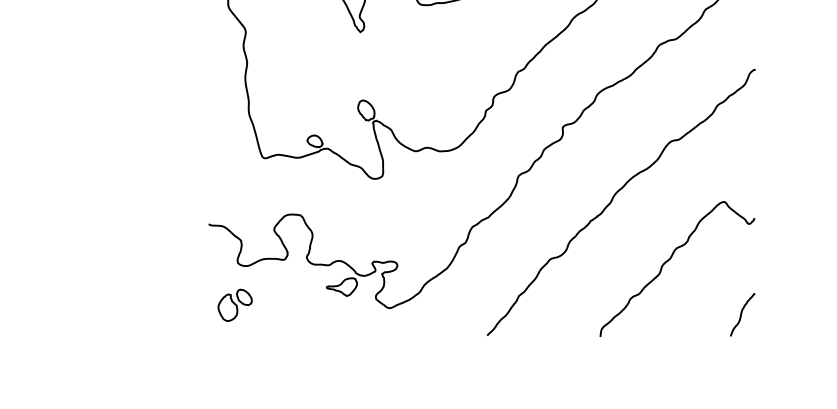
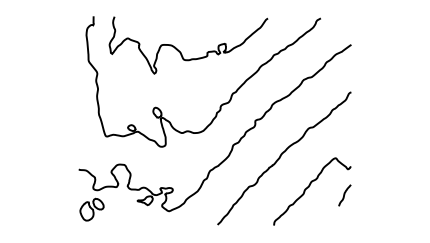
part: (234, 304) -> (91, 209), size x1.4
curve: (741, 314) -> (344, 195), moved

